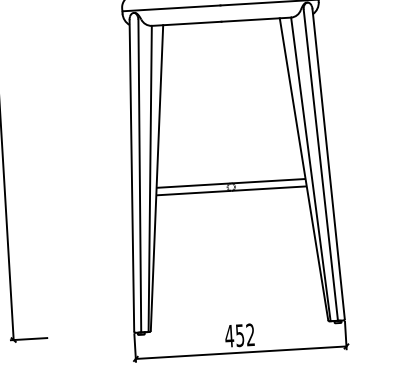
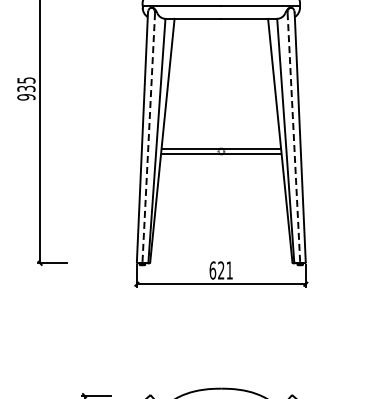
line: (320, 165) -> (293, 138), solid -> dashed
line: (139, 176) -> (148, 138), solid -> dashed
text: (239, 335) -> (220, 270), 452 -> 621

